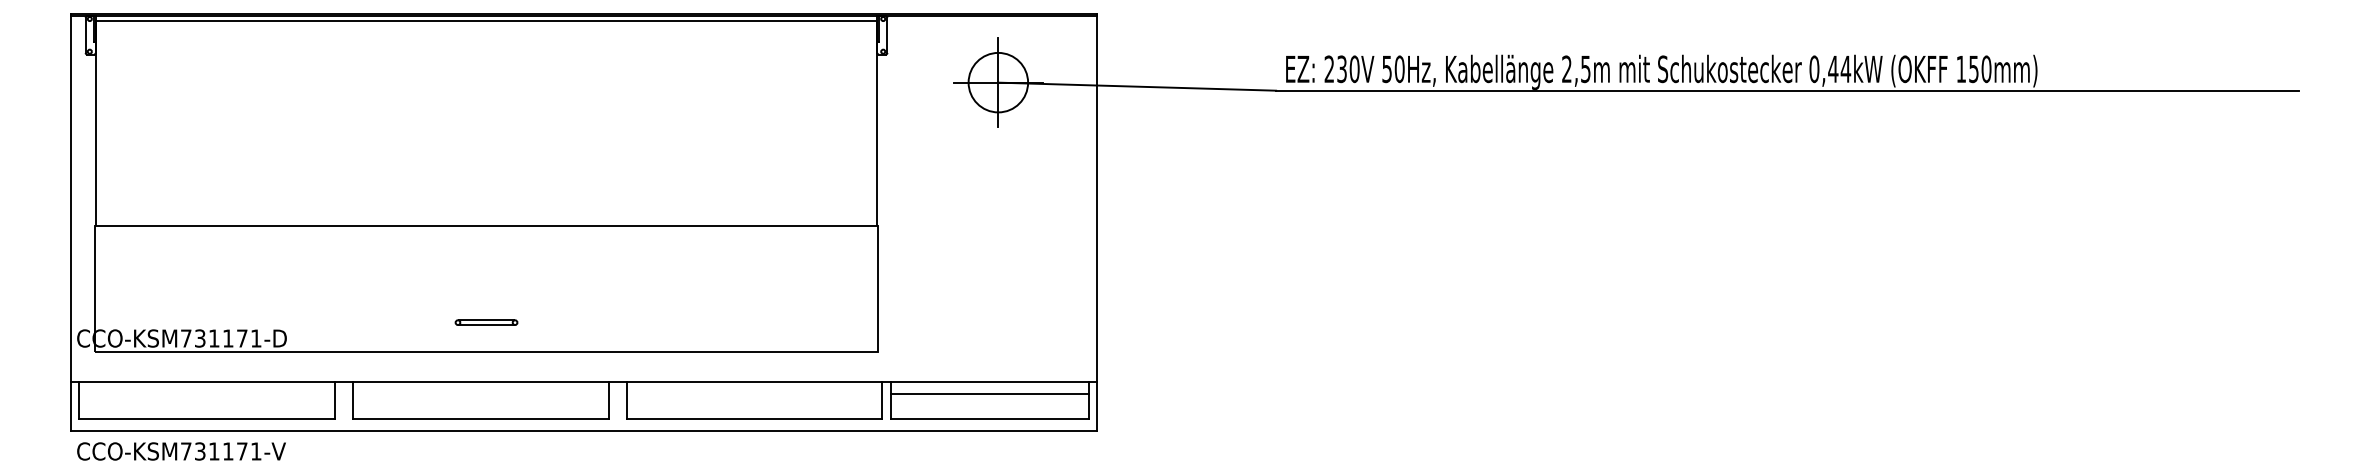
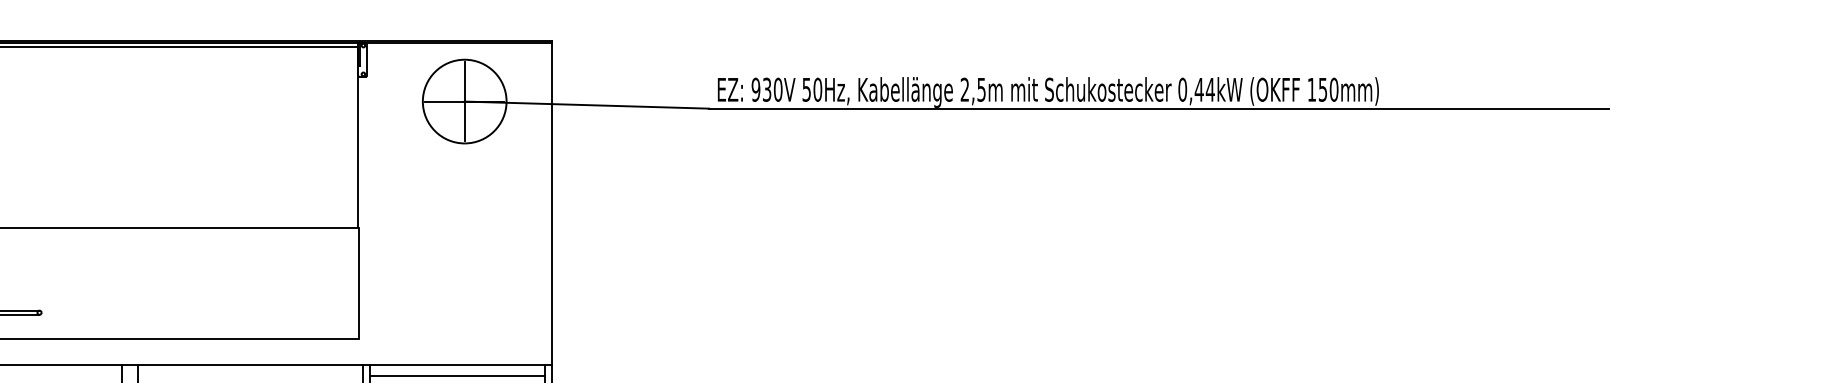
text: (1329, 69) -> (756, 90), 230V -> 930V
circle: (998, 82) -> (464, 101), size x1.6

